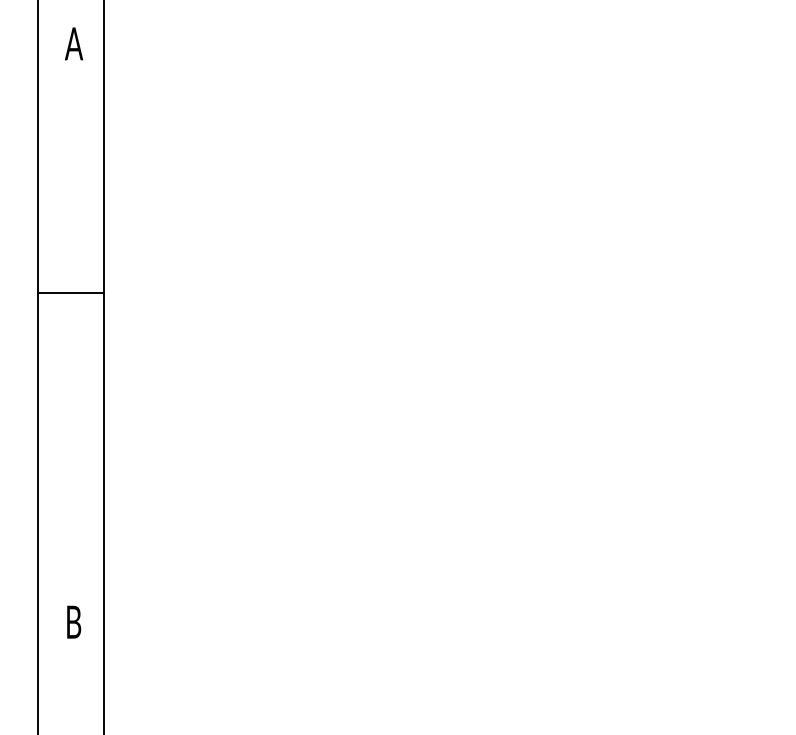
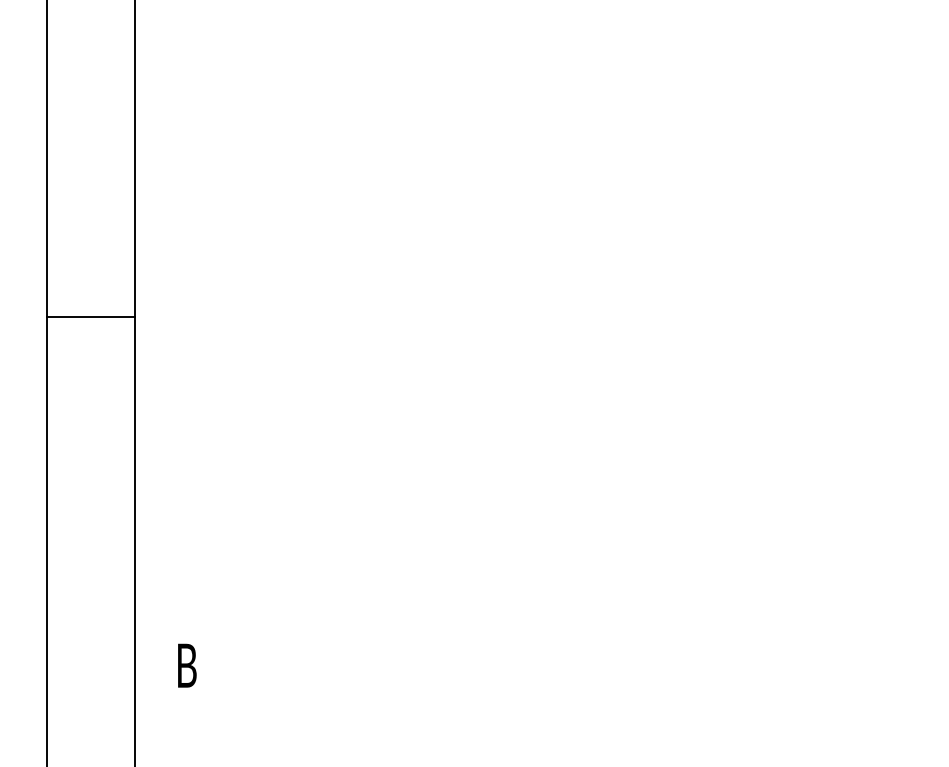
line: (70, 293) -> (90, 317), moved
text: (74, 621) -> (187, 664), moved

